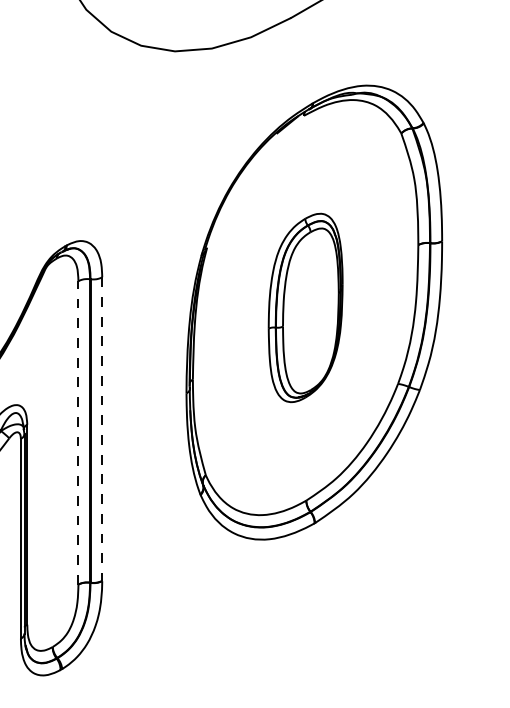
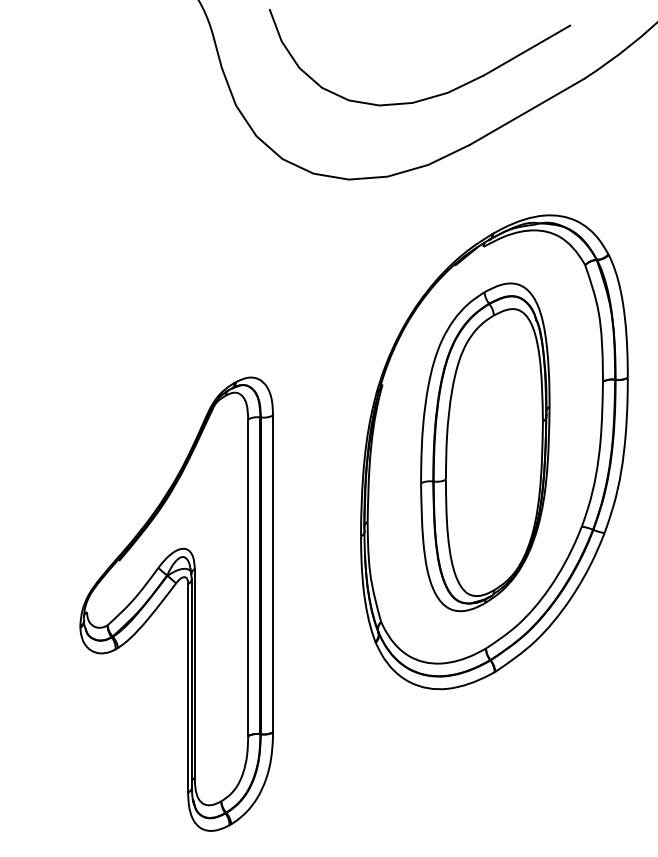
part: (305, 308) -> (485, 447), size x1.67
line: (102, 429) -> (273, 574), dashed -> solid
line: (78, 432) -> (248, 577), dashed -> solid

